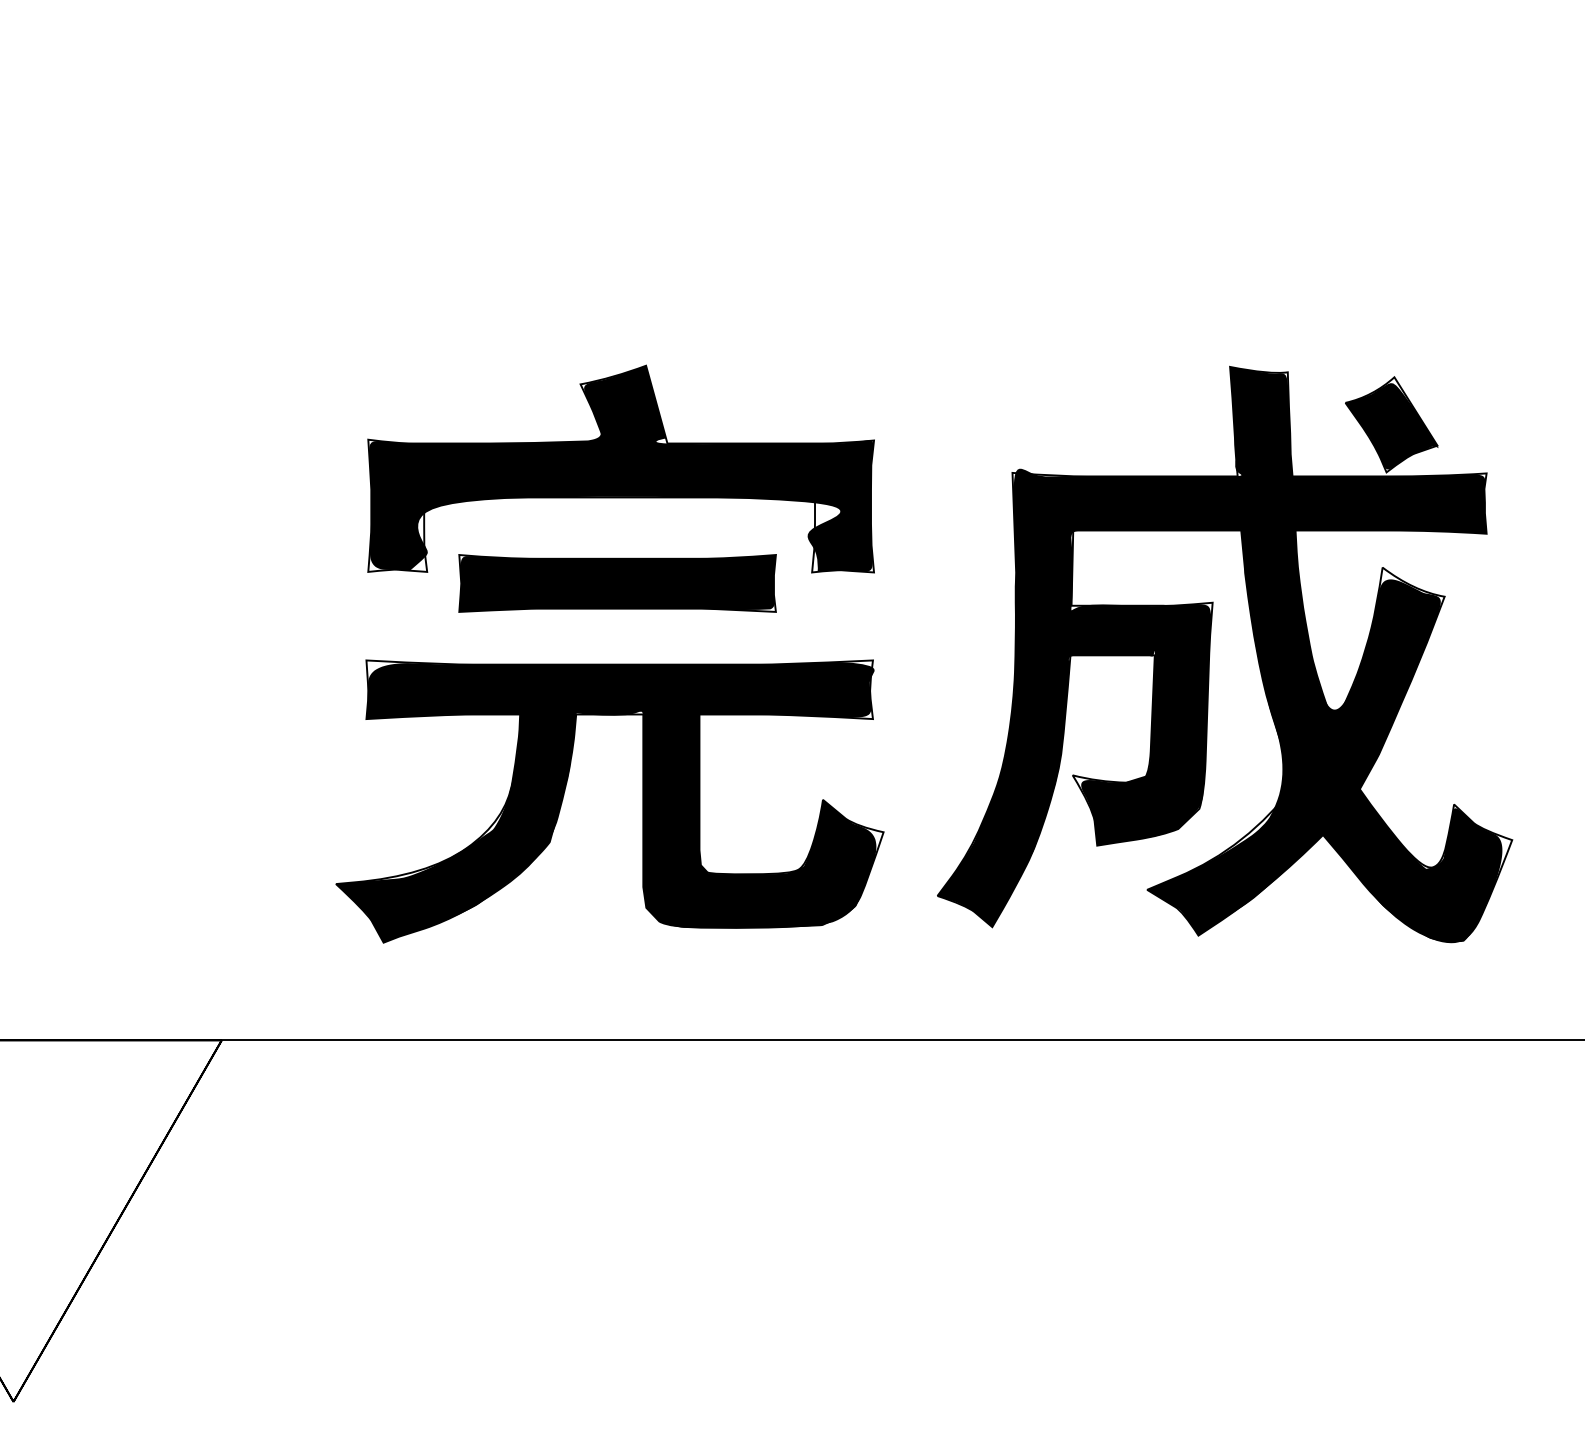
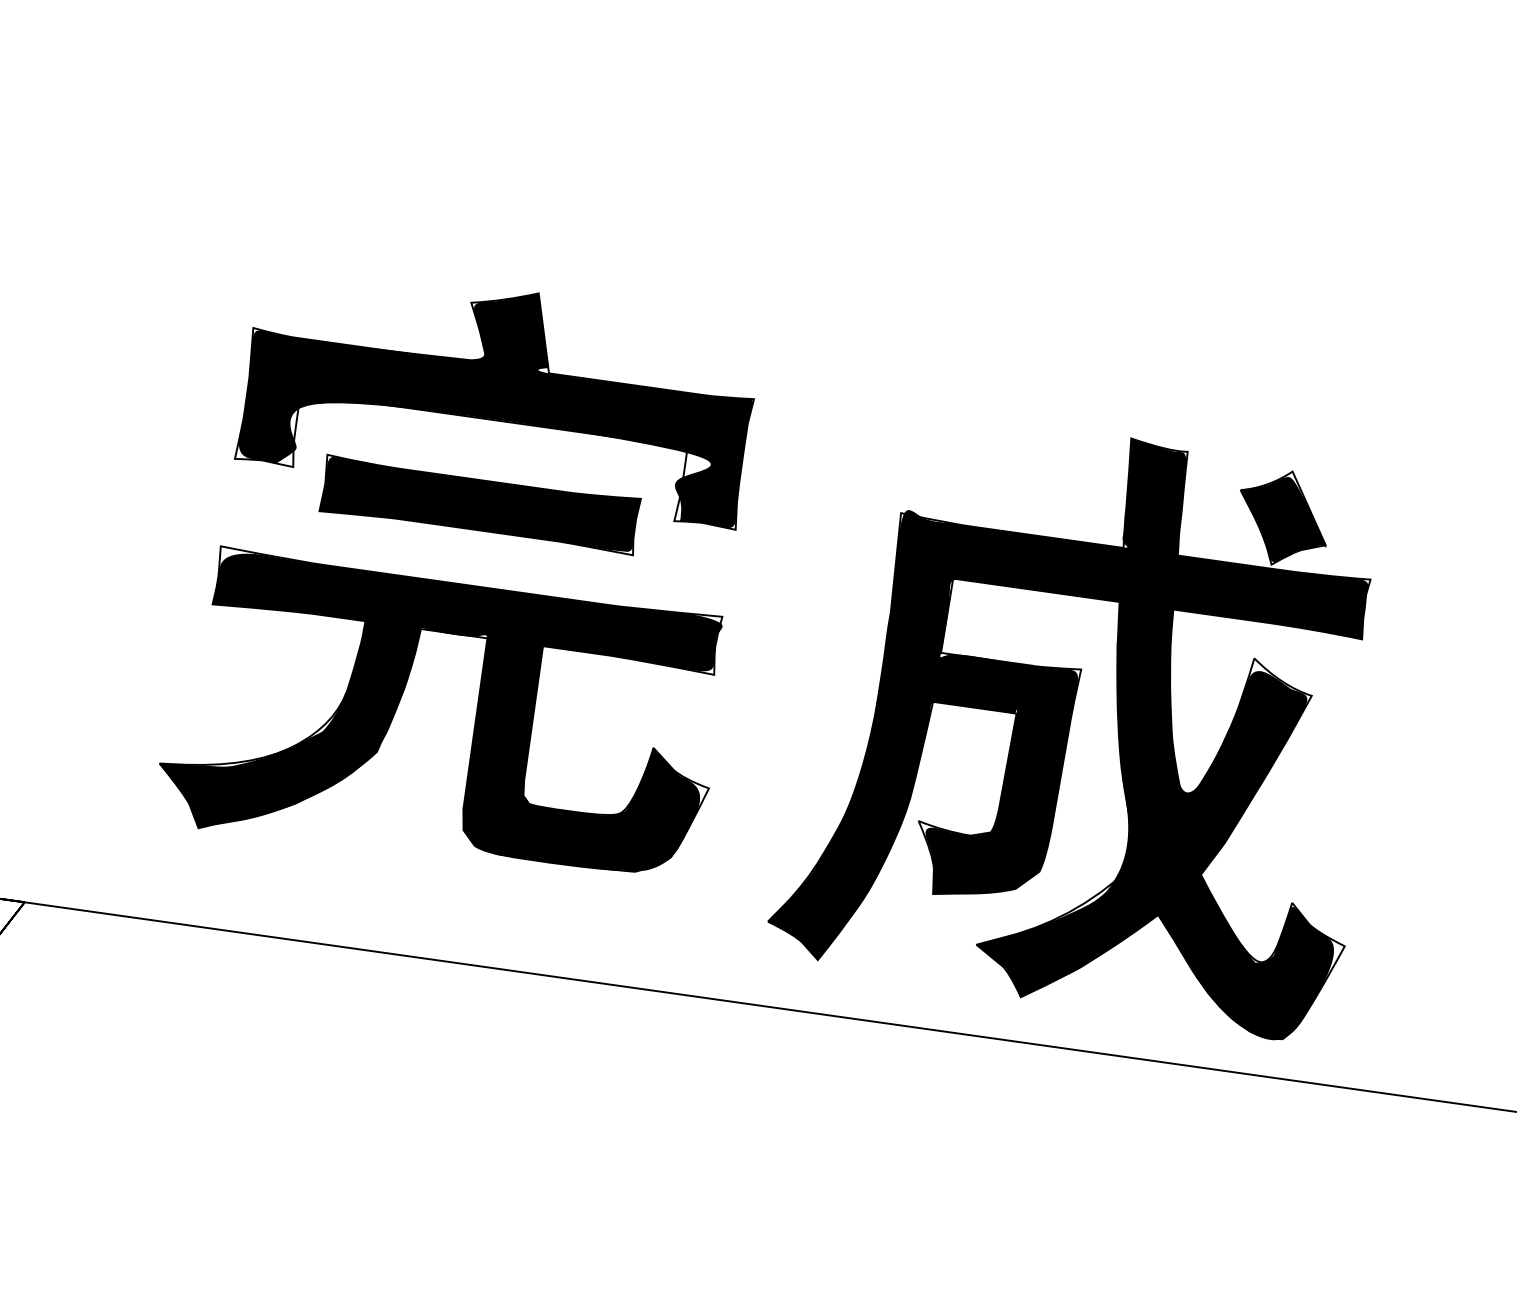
part: (1210, 654) -> (1071, 720), moved

